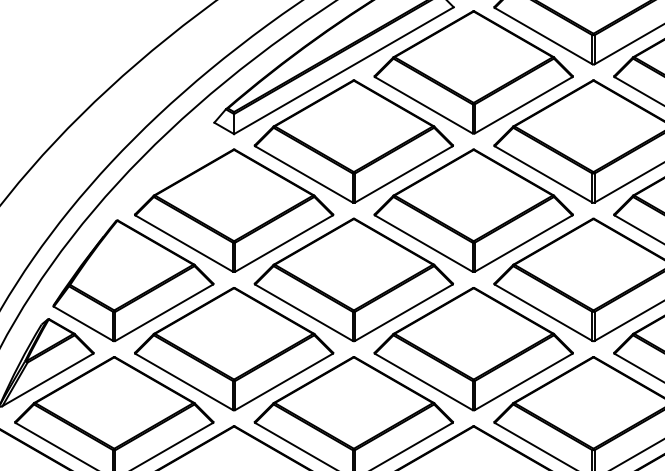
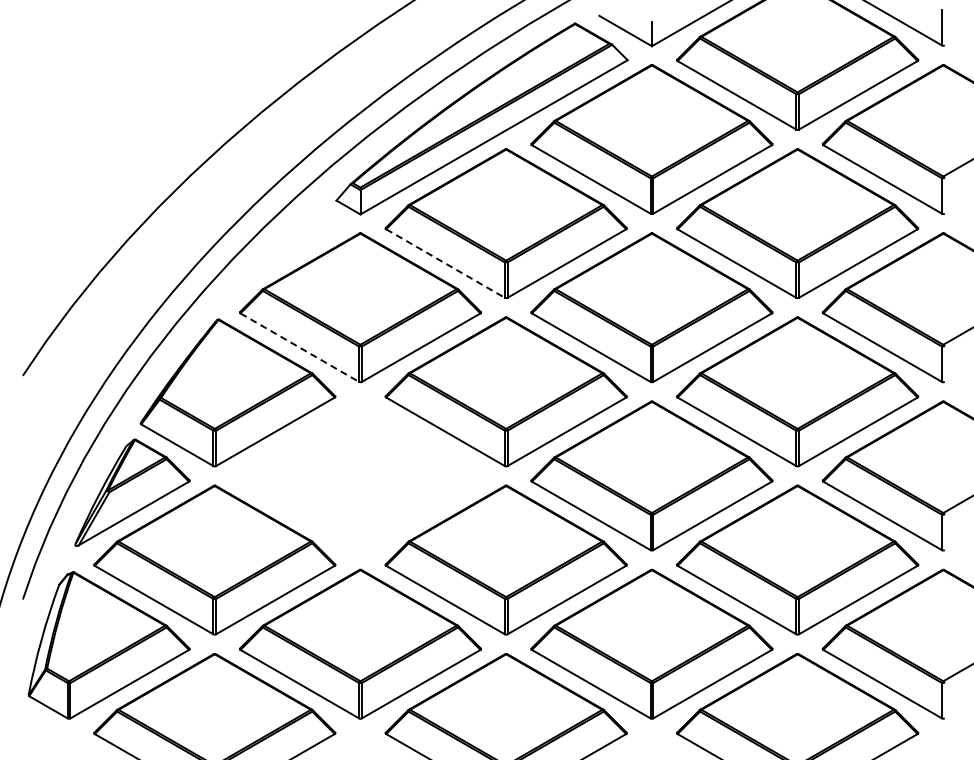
line: (304, 174) -> (445, 263), solid -> dashed
line: (184, 243) -> (300, 347), solid -> dashed
part: (234, 348) -> (360, 475), removed

